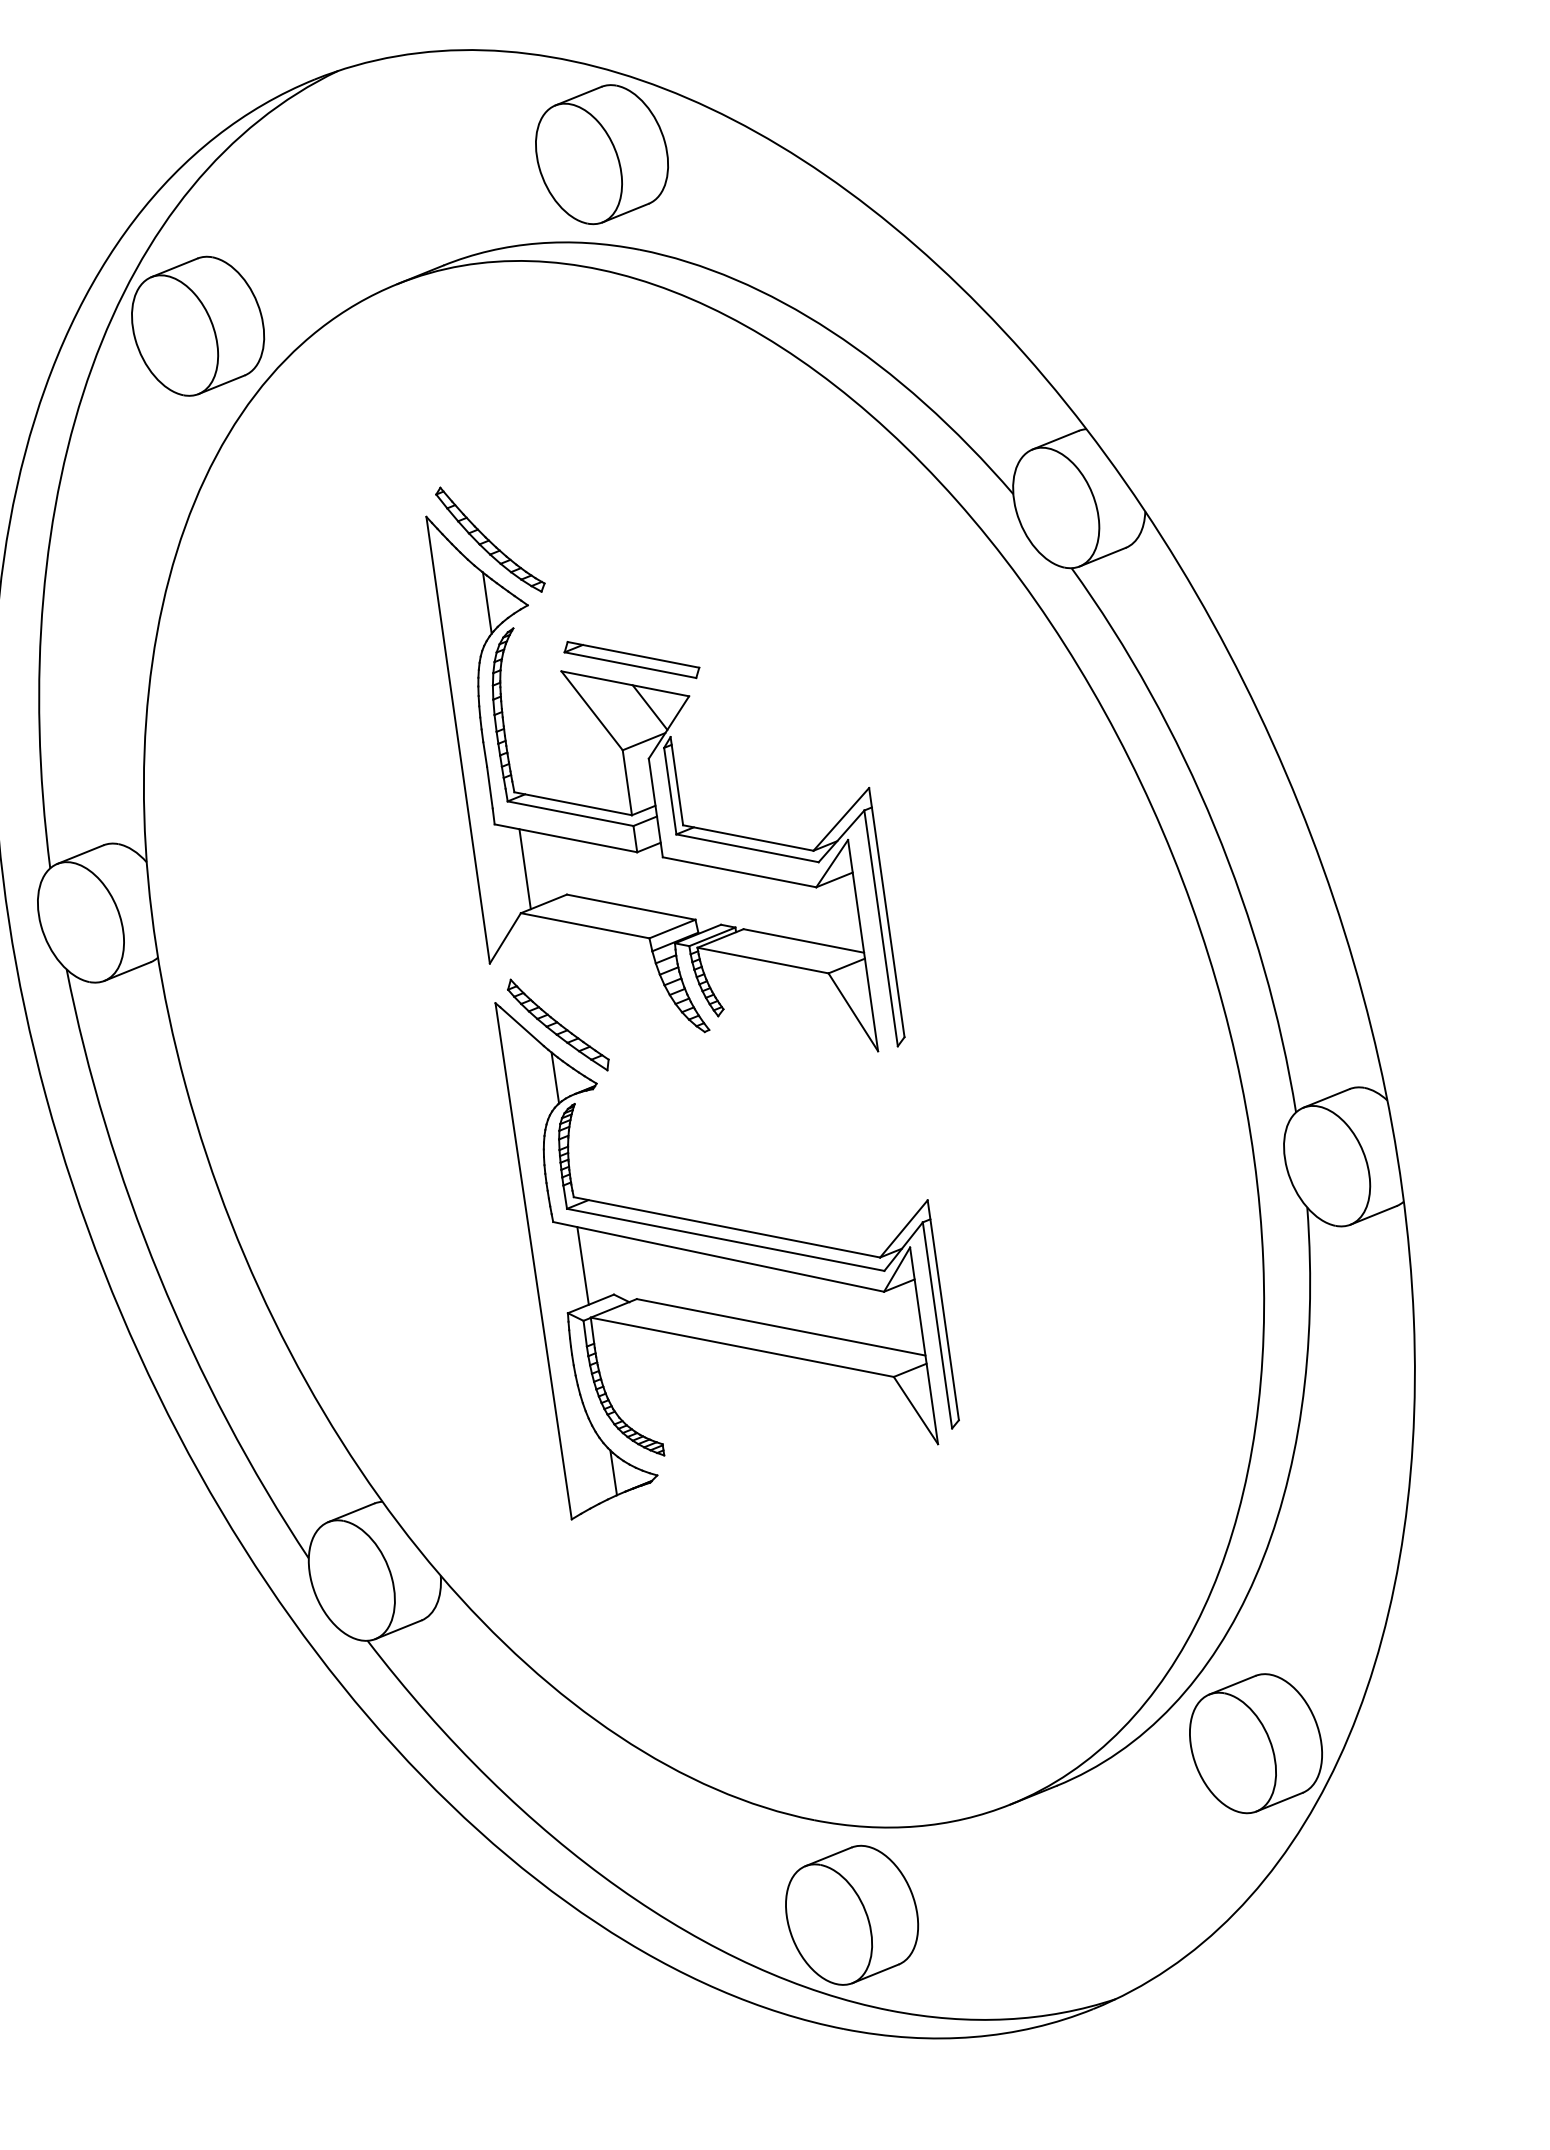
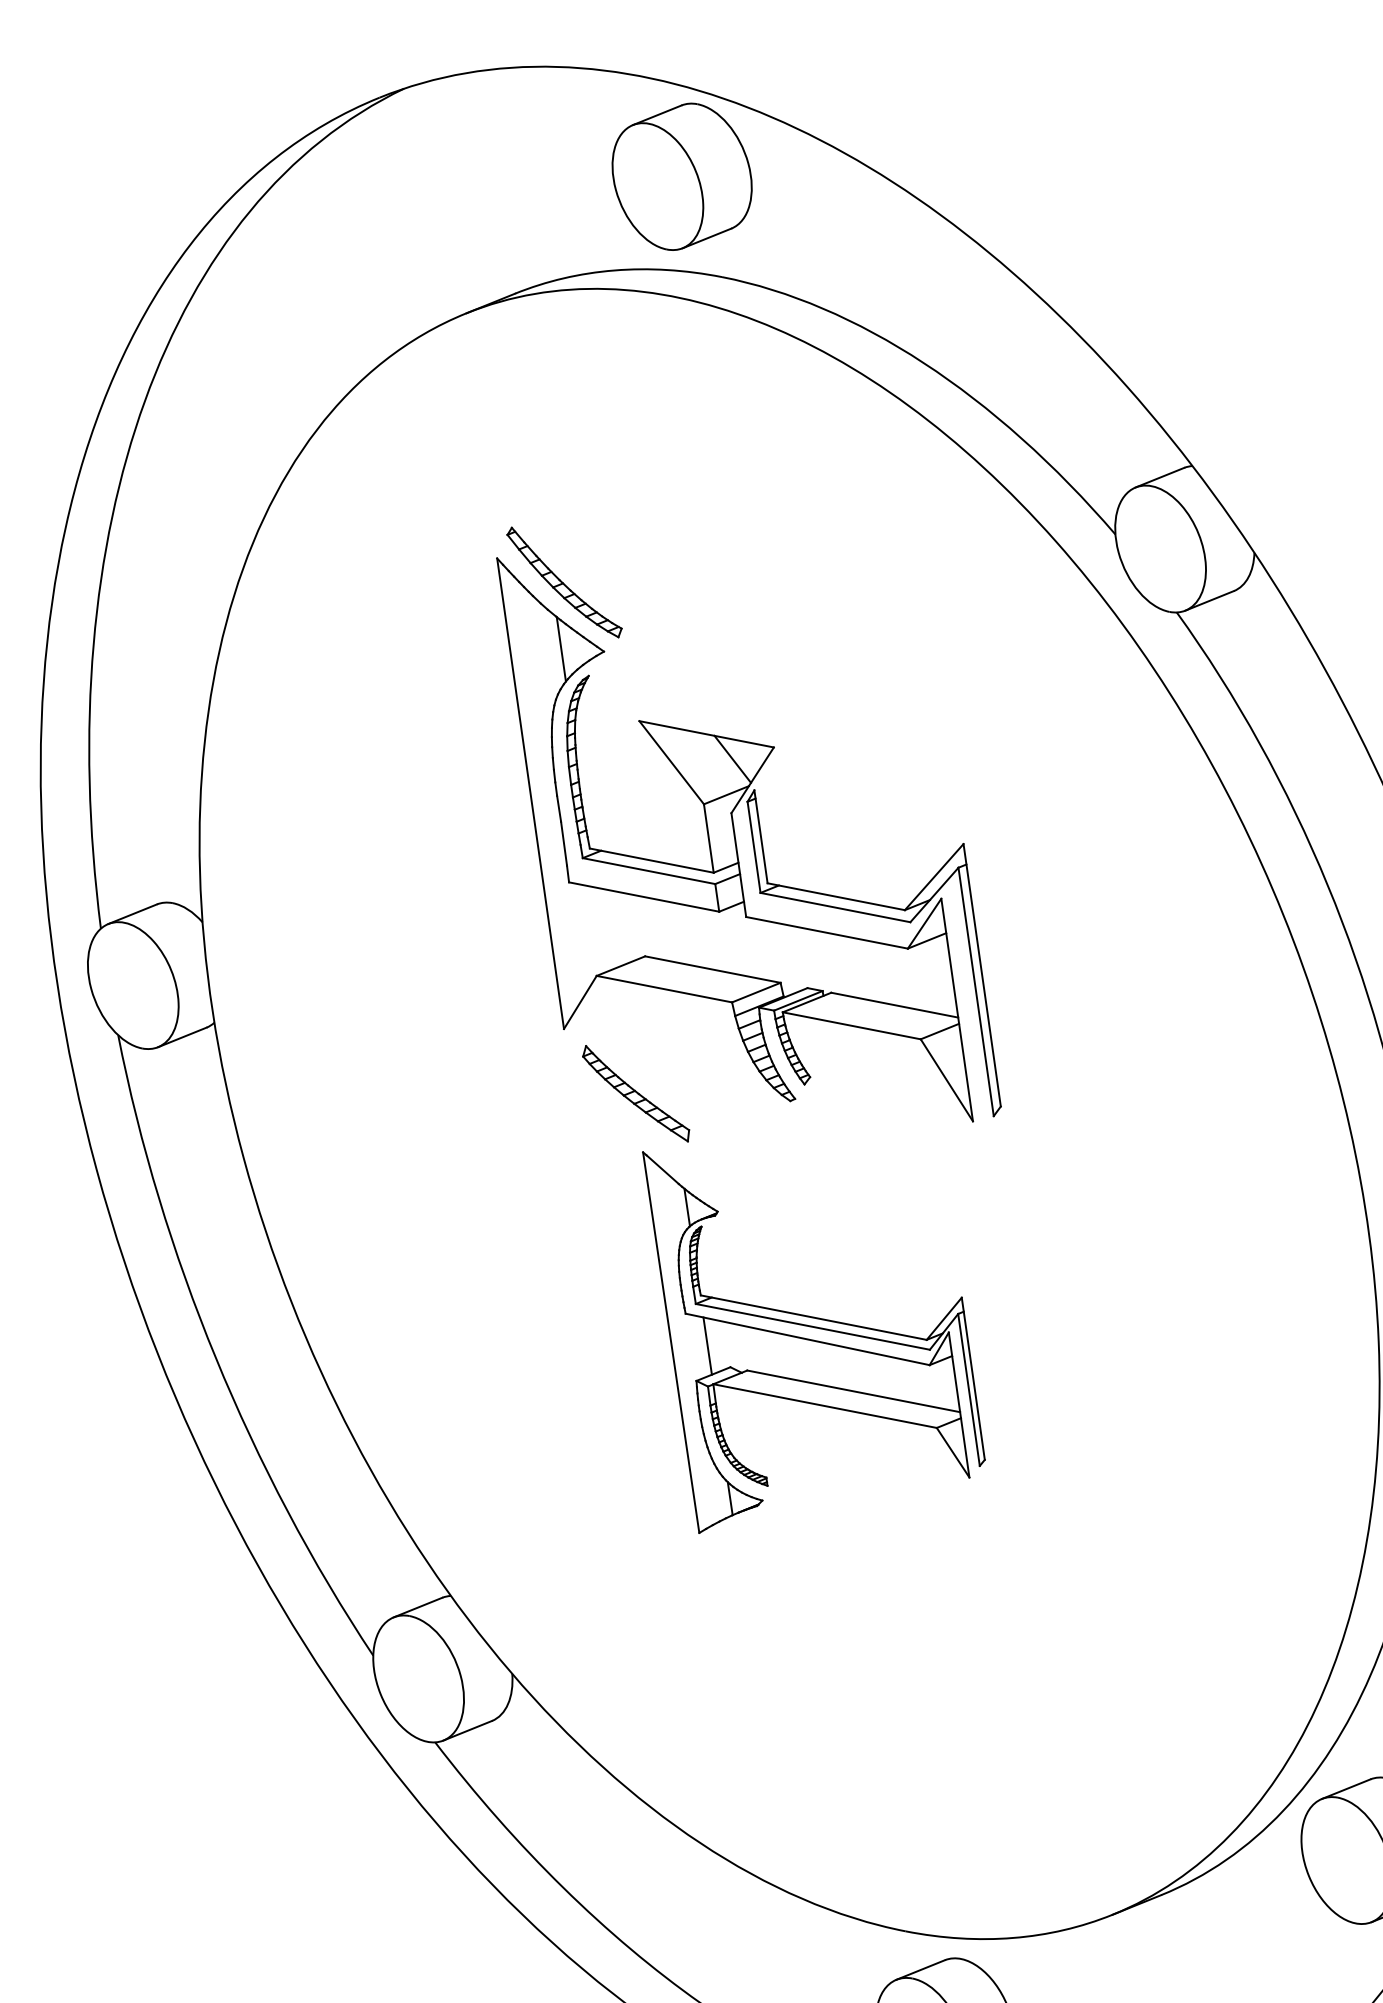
part: (198, 325) -> (257, 356), removed
part: (631, 660) -> (713, 709), removed
line: (524, 869) -> (600, 929), removed
part: (726, 1261) -> (813, 1342), size x0.7

